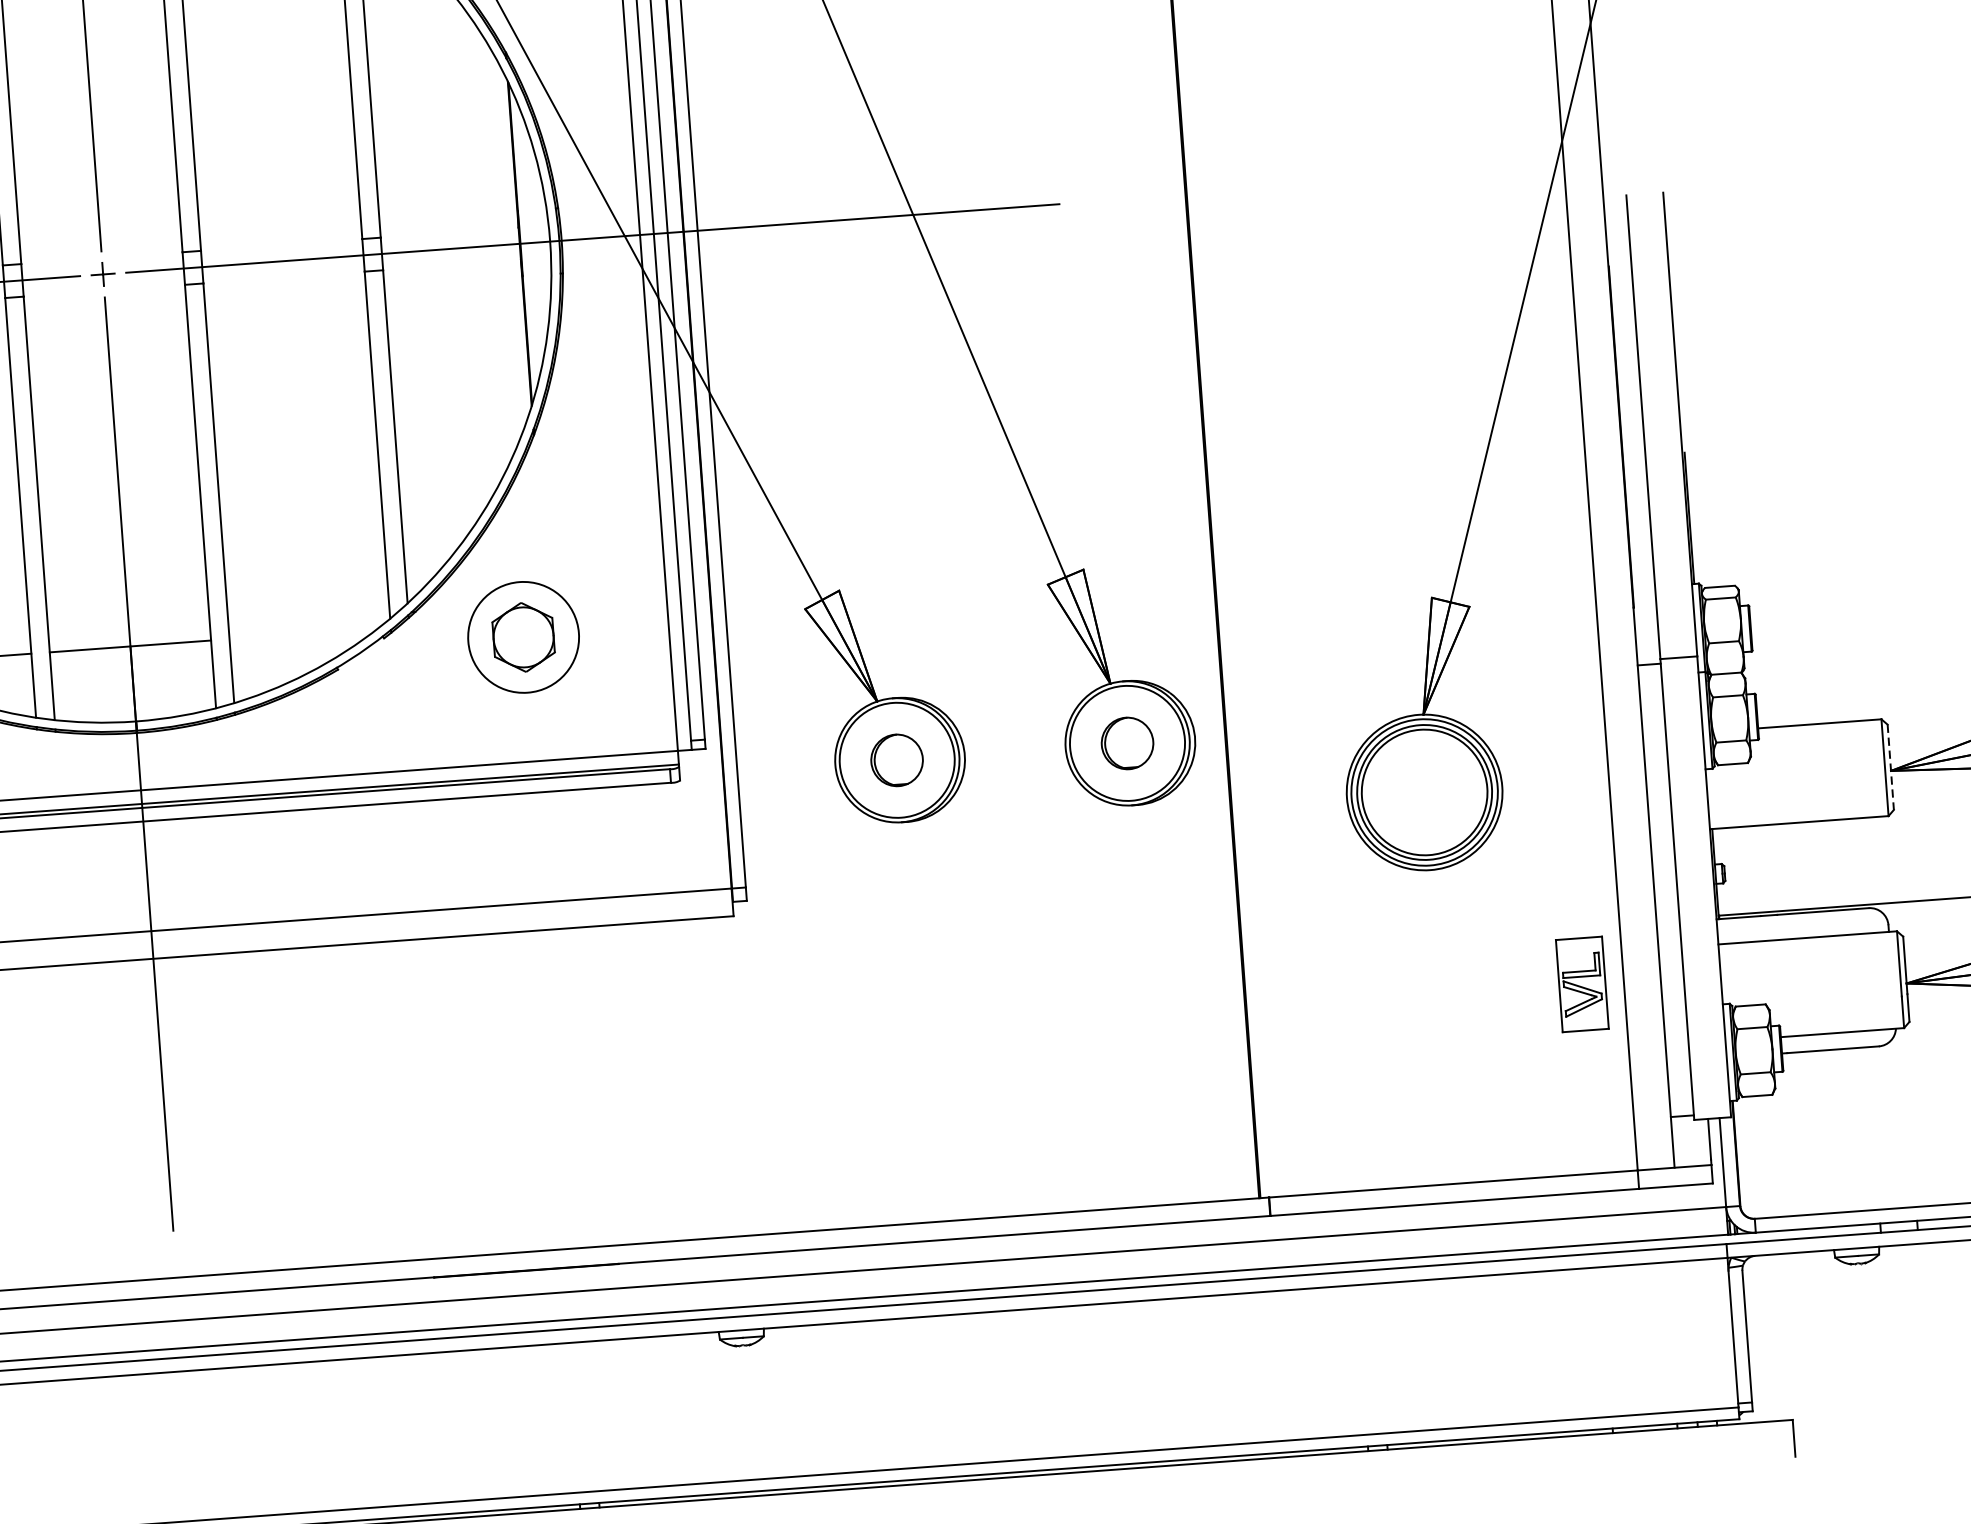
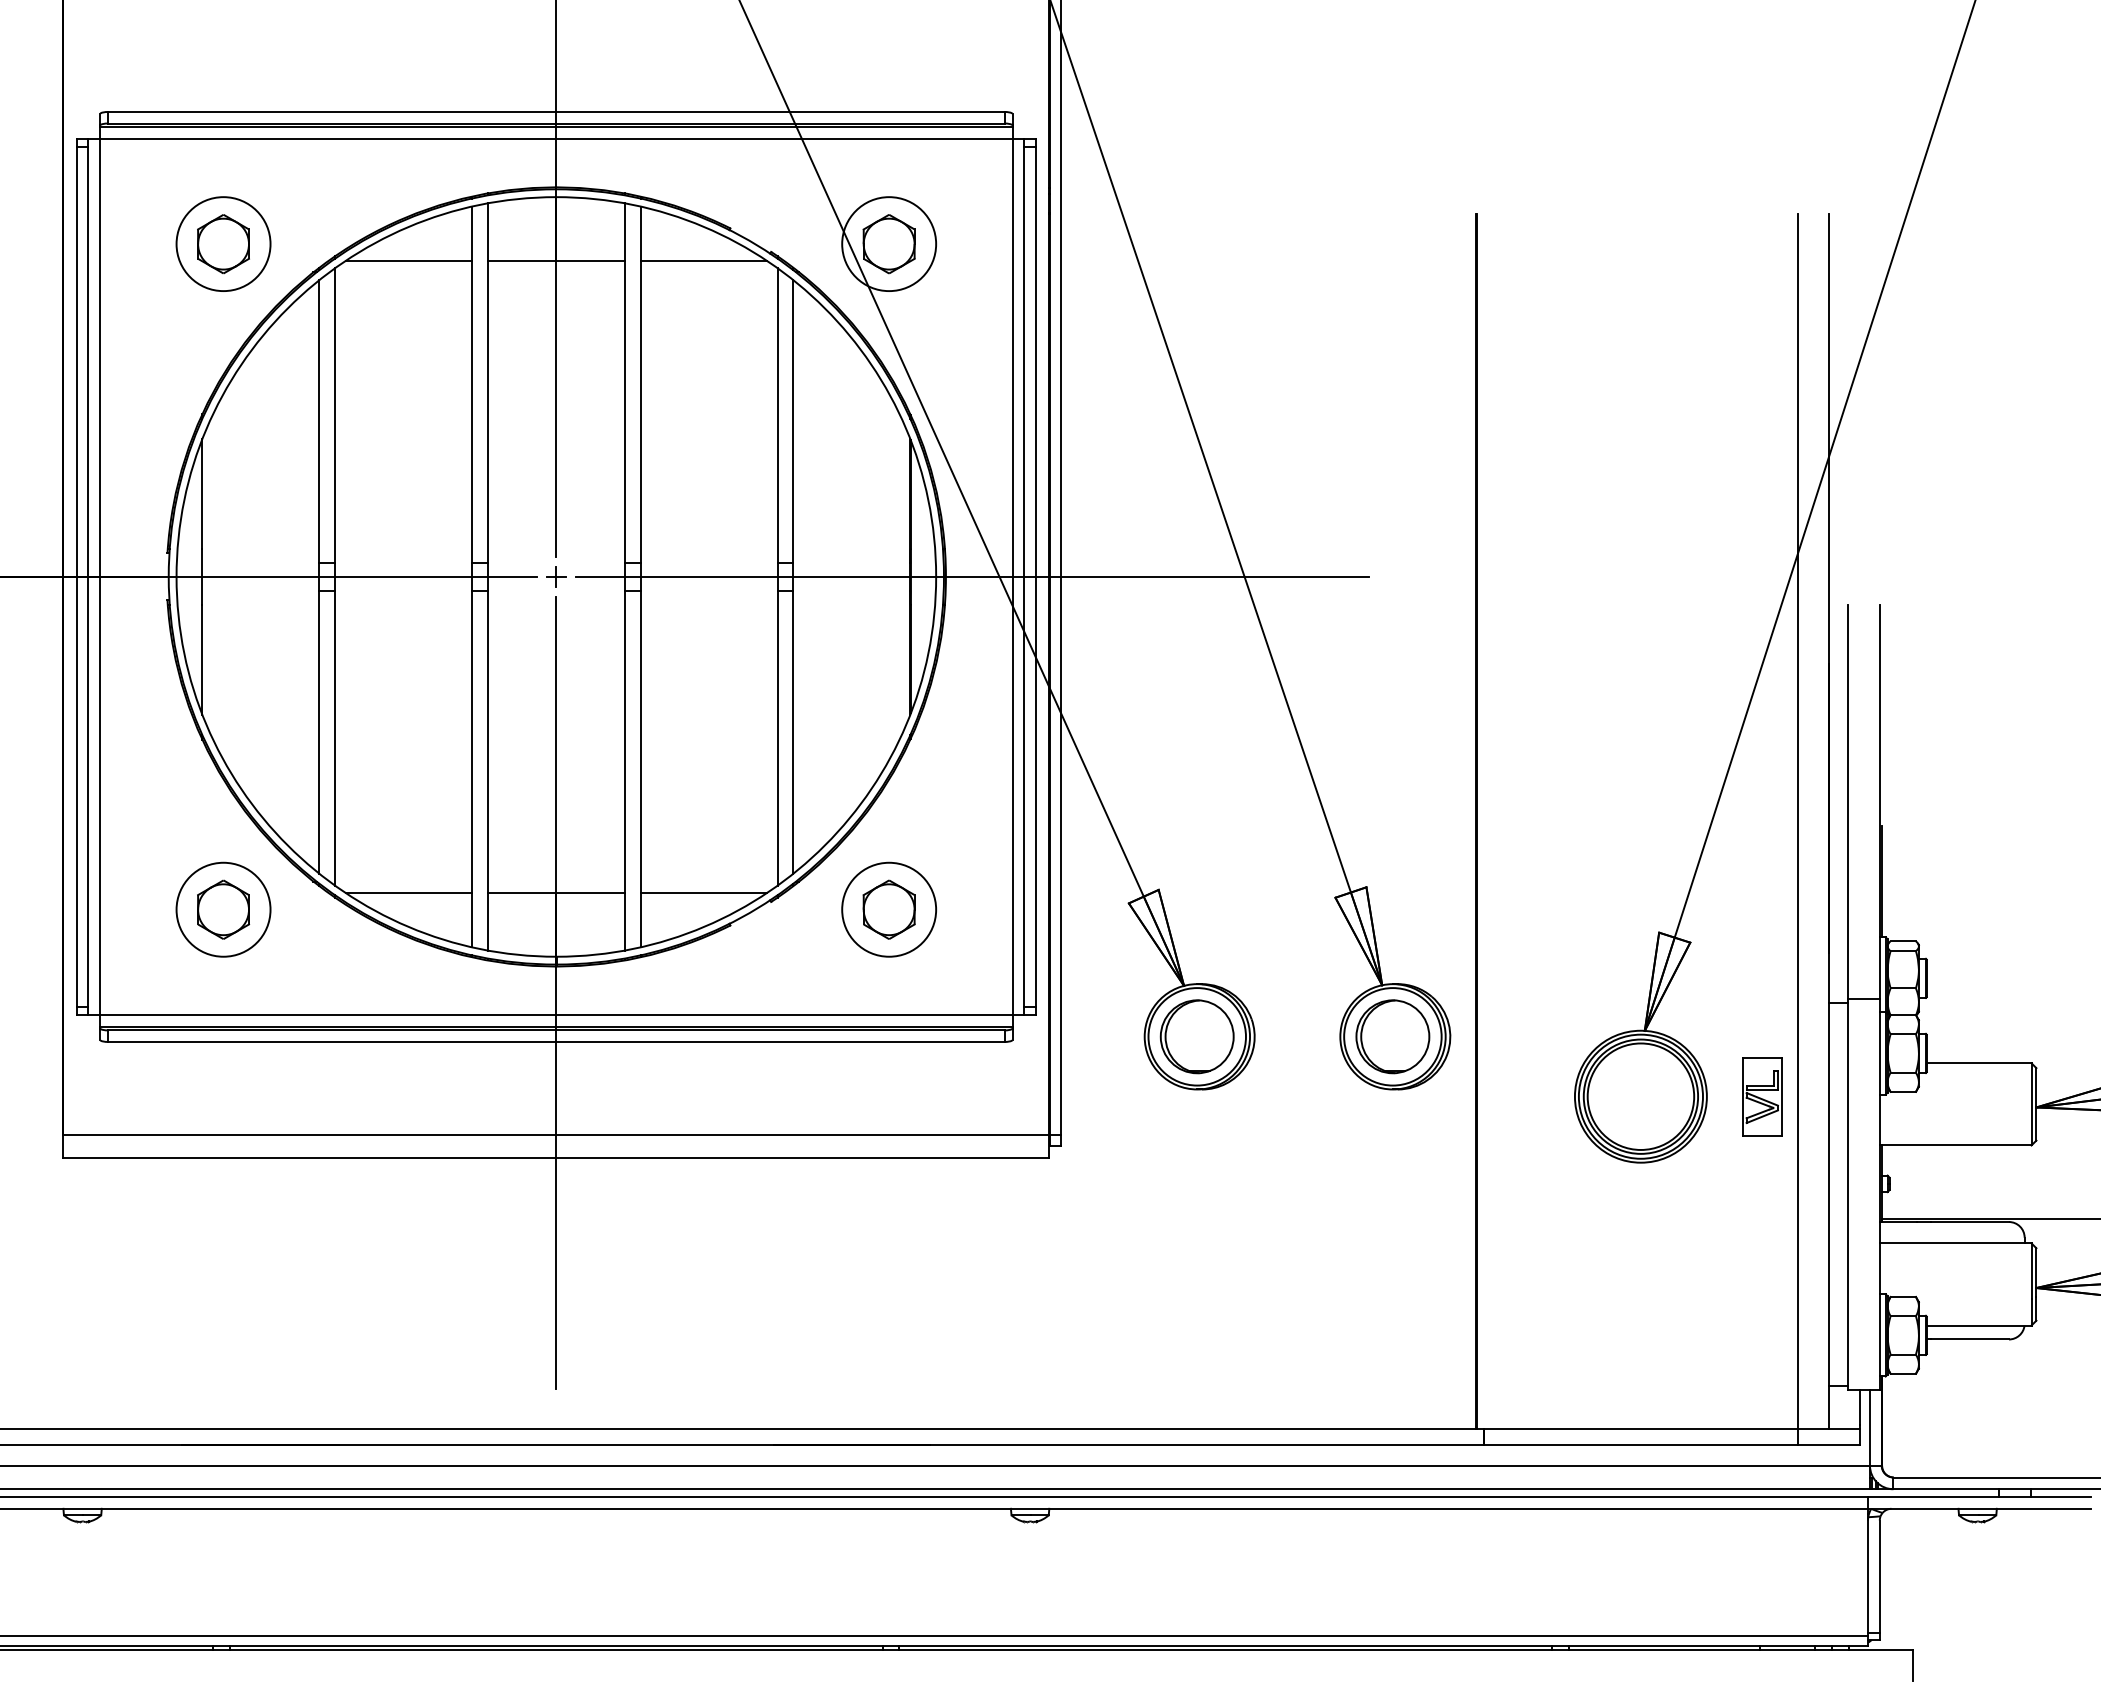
line: (303, 634) -> (703, 893), added
part: (1127, 743) -> (1392, 1036), size x1.67
part: (896, 760) -> (1196, 1036), size x1.67
line: (1890, 767) -> (2036, 1104), dashed -> solid
part: (1582, 984) -> (1762, 1096), moved

